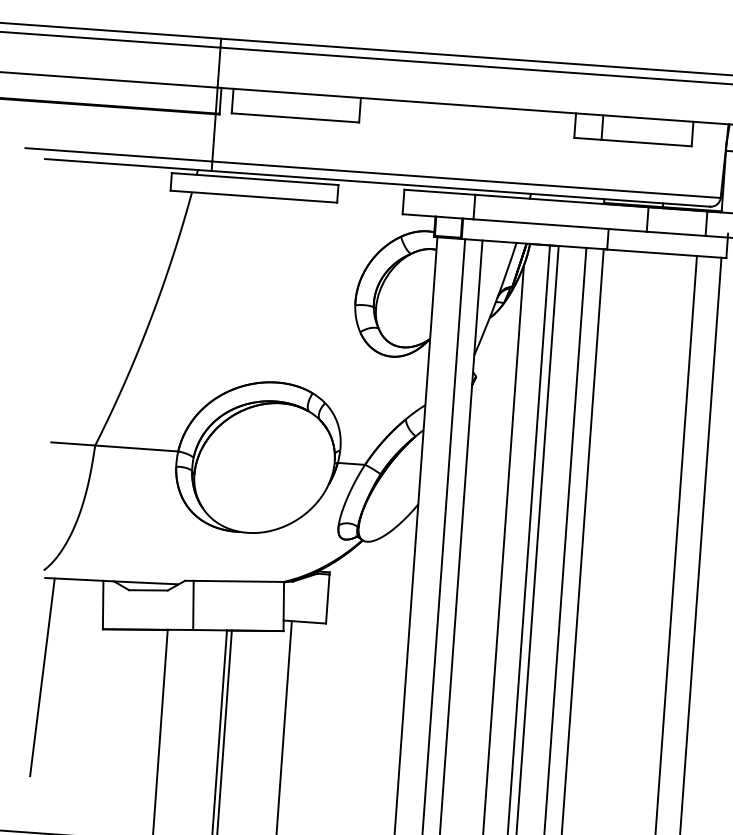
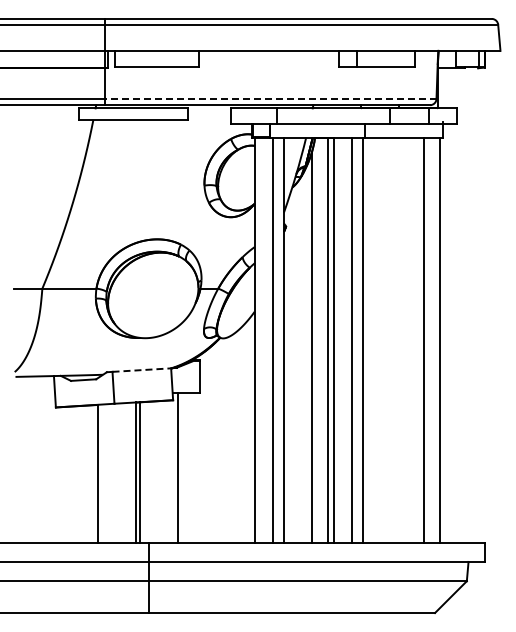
line: (465, 180) -> (270, 99), solid -> dashed
line: (239, 582) -> (142, 370), solid -> dashed
line: (41, 677) -> (18, 441), removed

